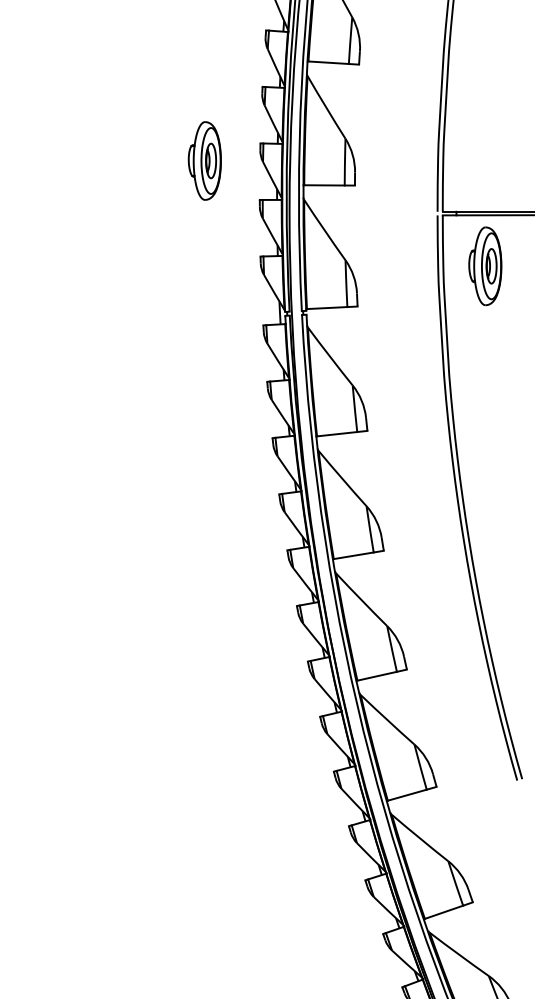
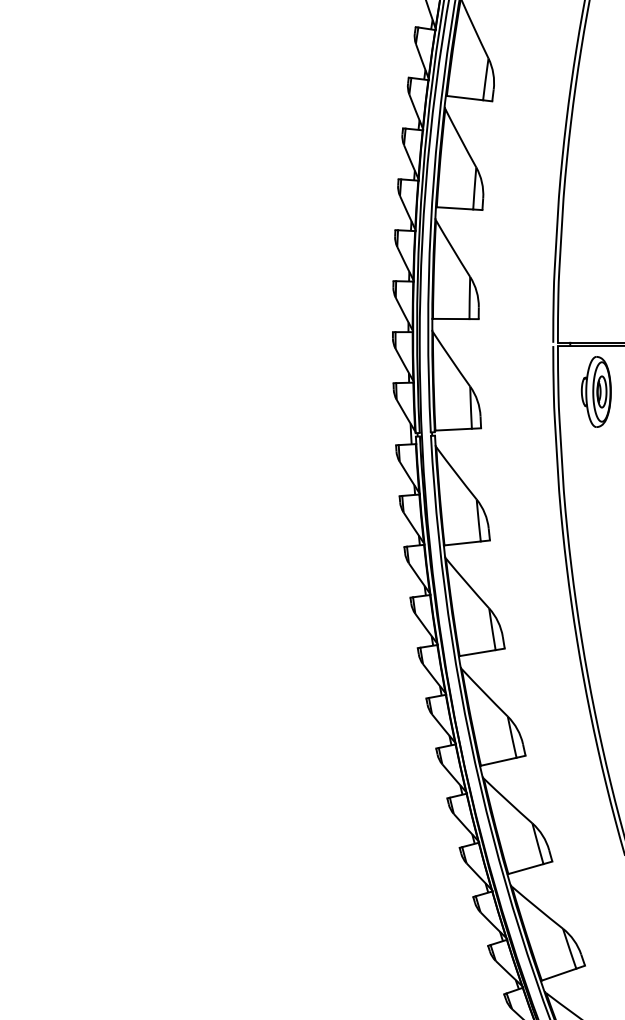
part: (203, 160) -> (342, 296), removed

